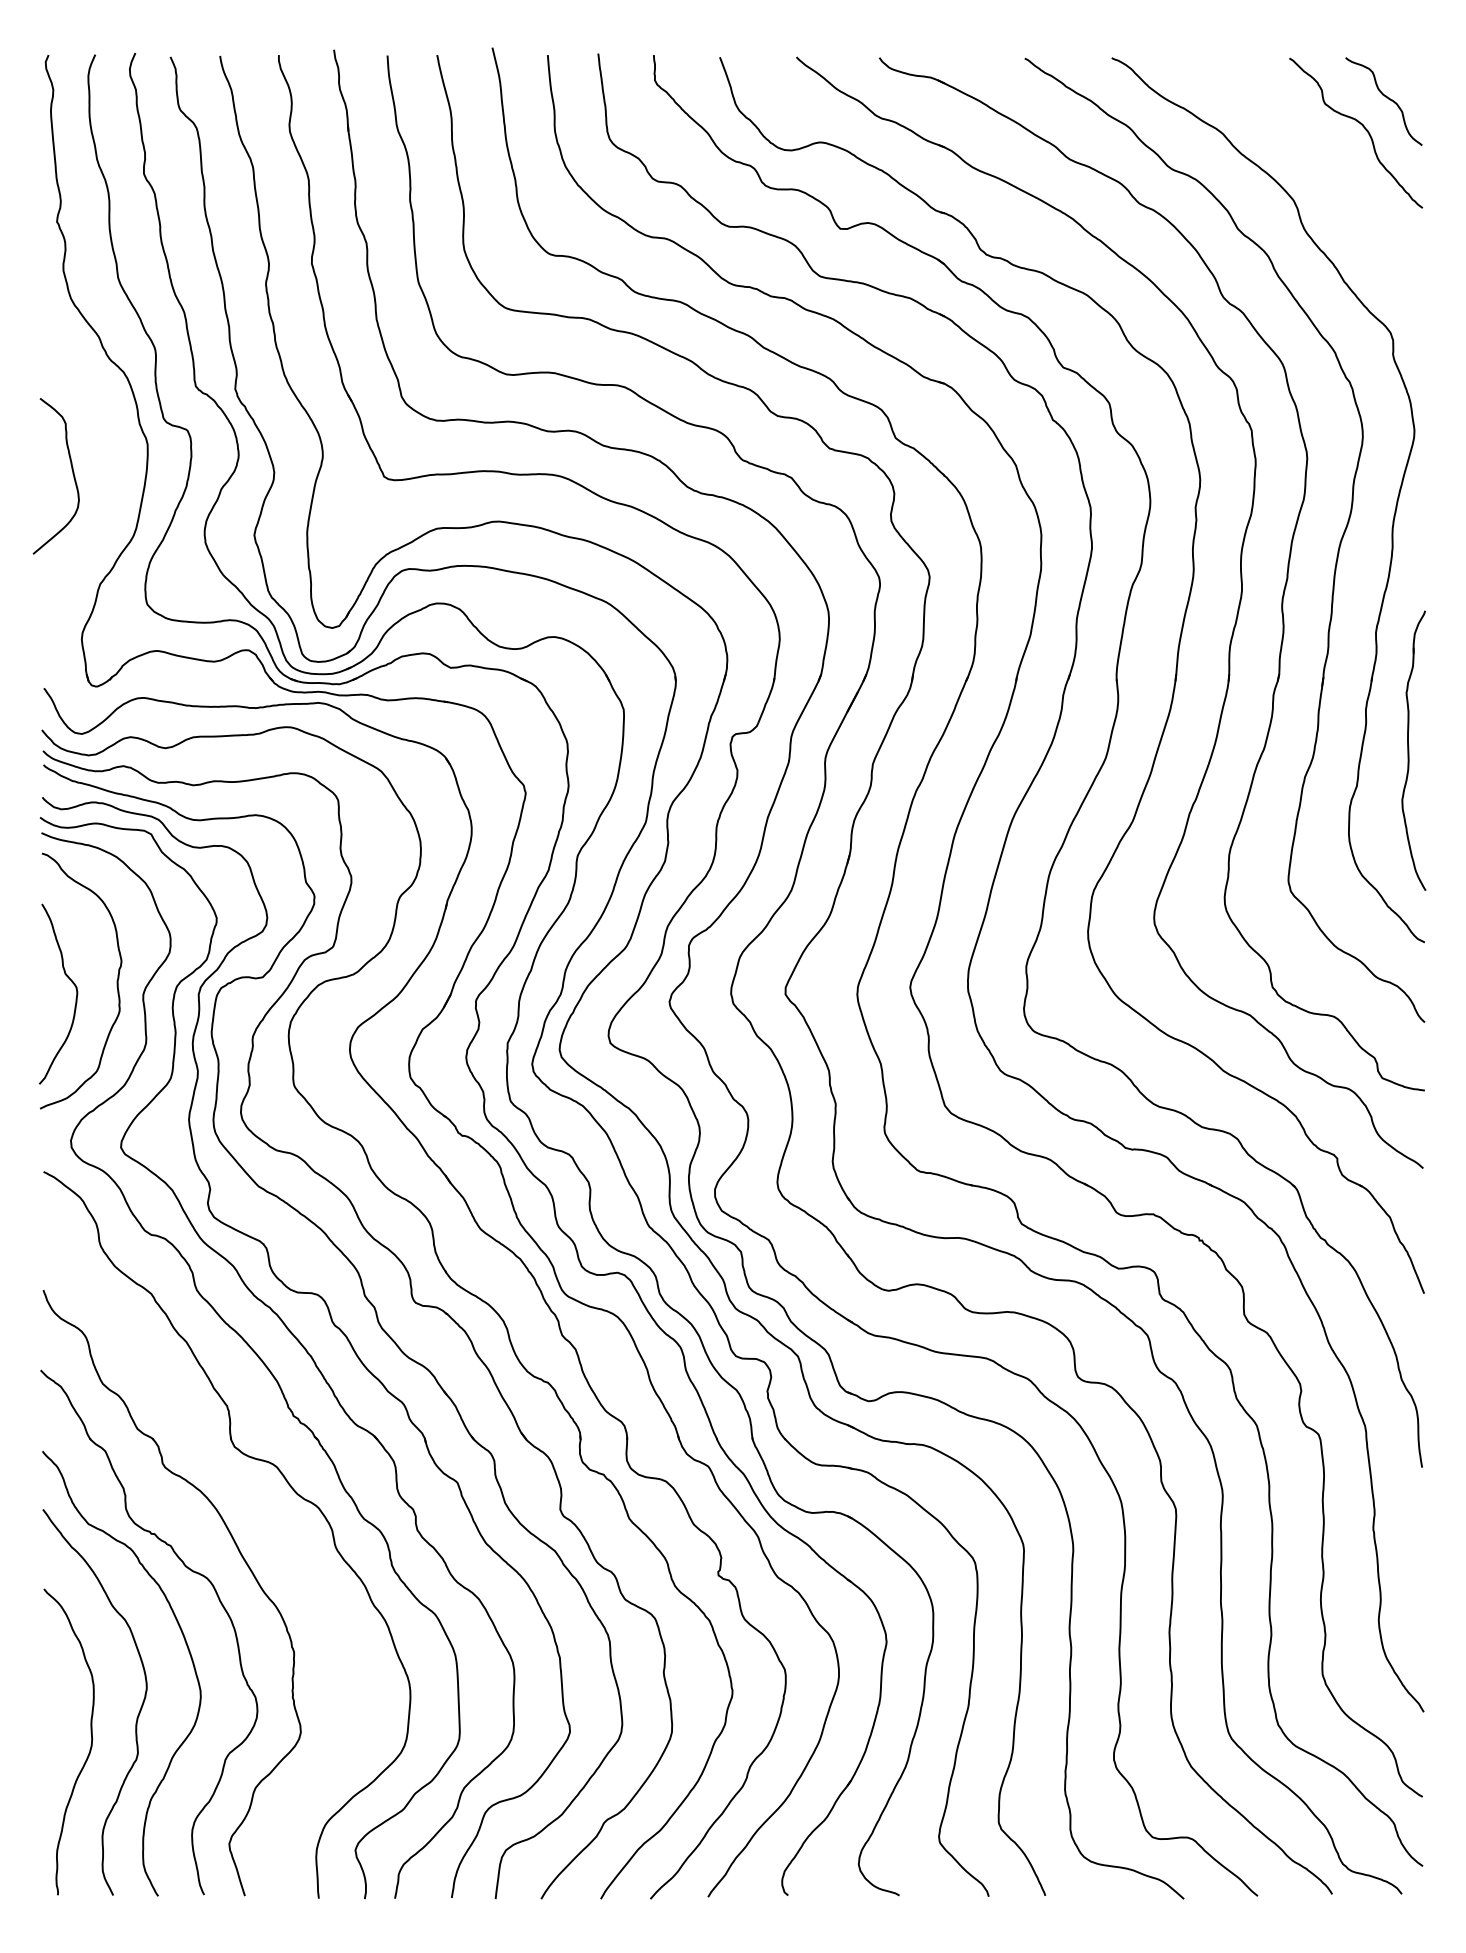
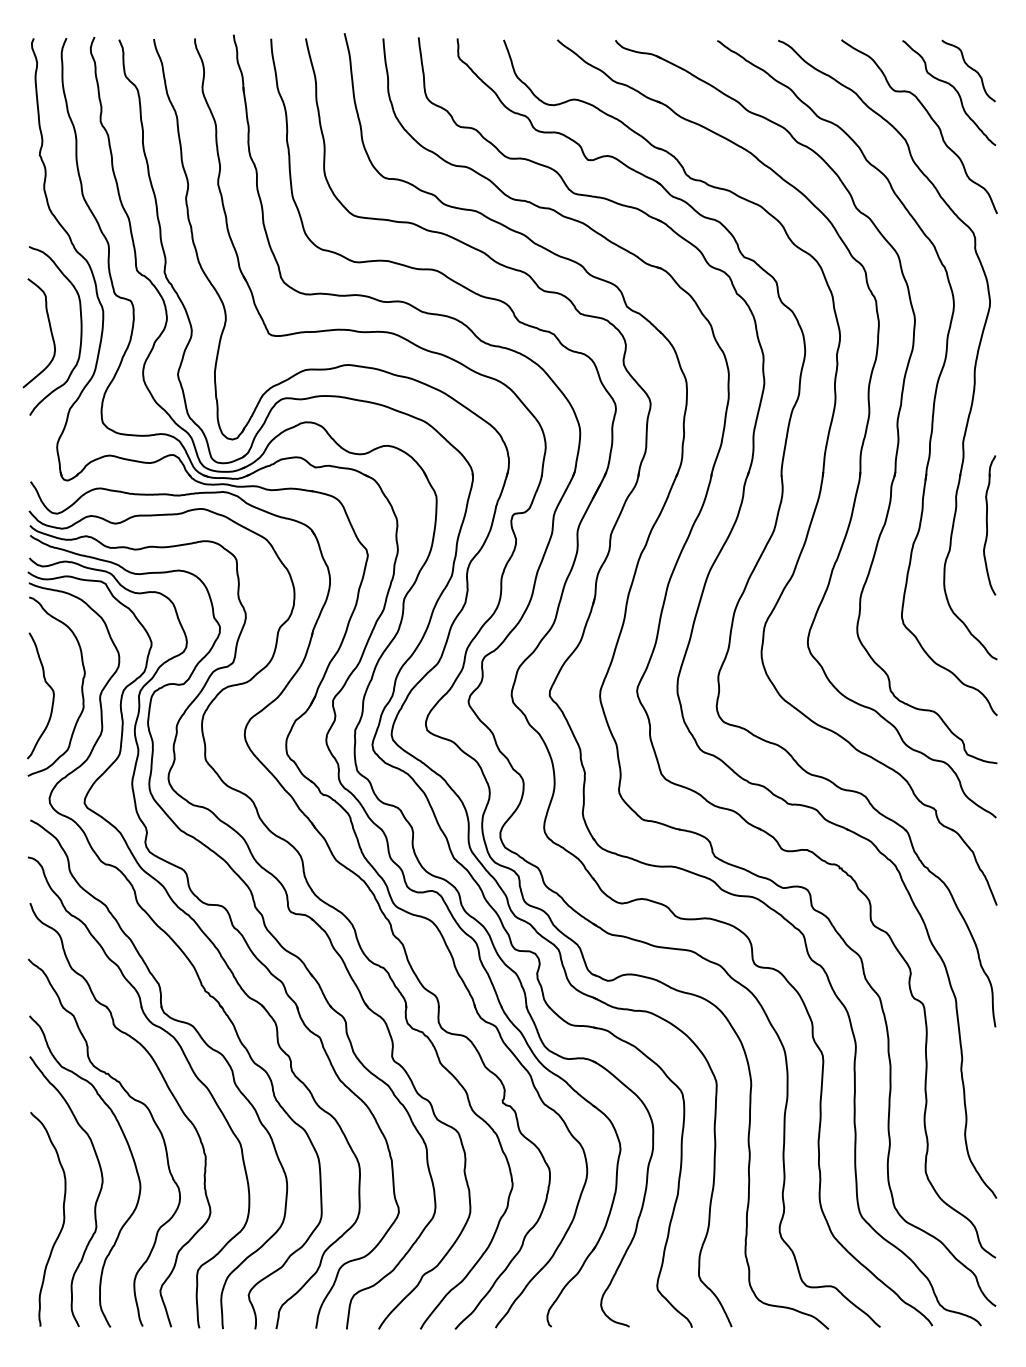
curve: (1329, 169) -> (930, 118), added
curve: (115, 472) -> (80, 330), added
part: (1413, 750) -> (989, 525), size x0.71
part: (270, 1523) -> (189, 1066), added

